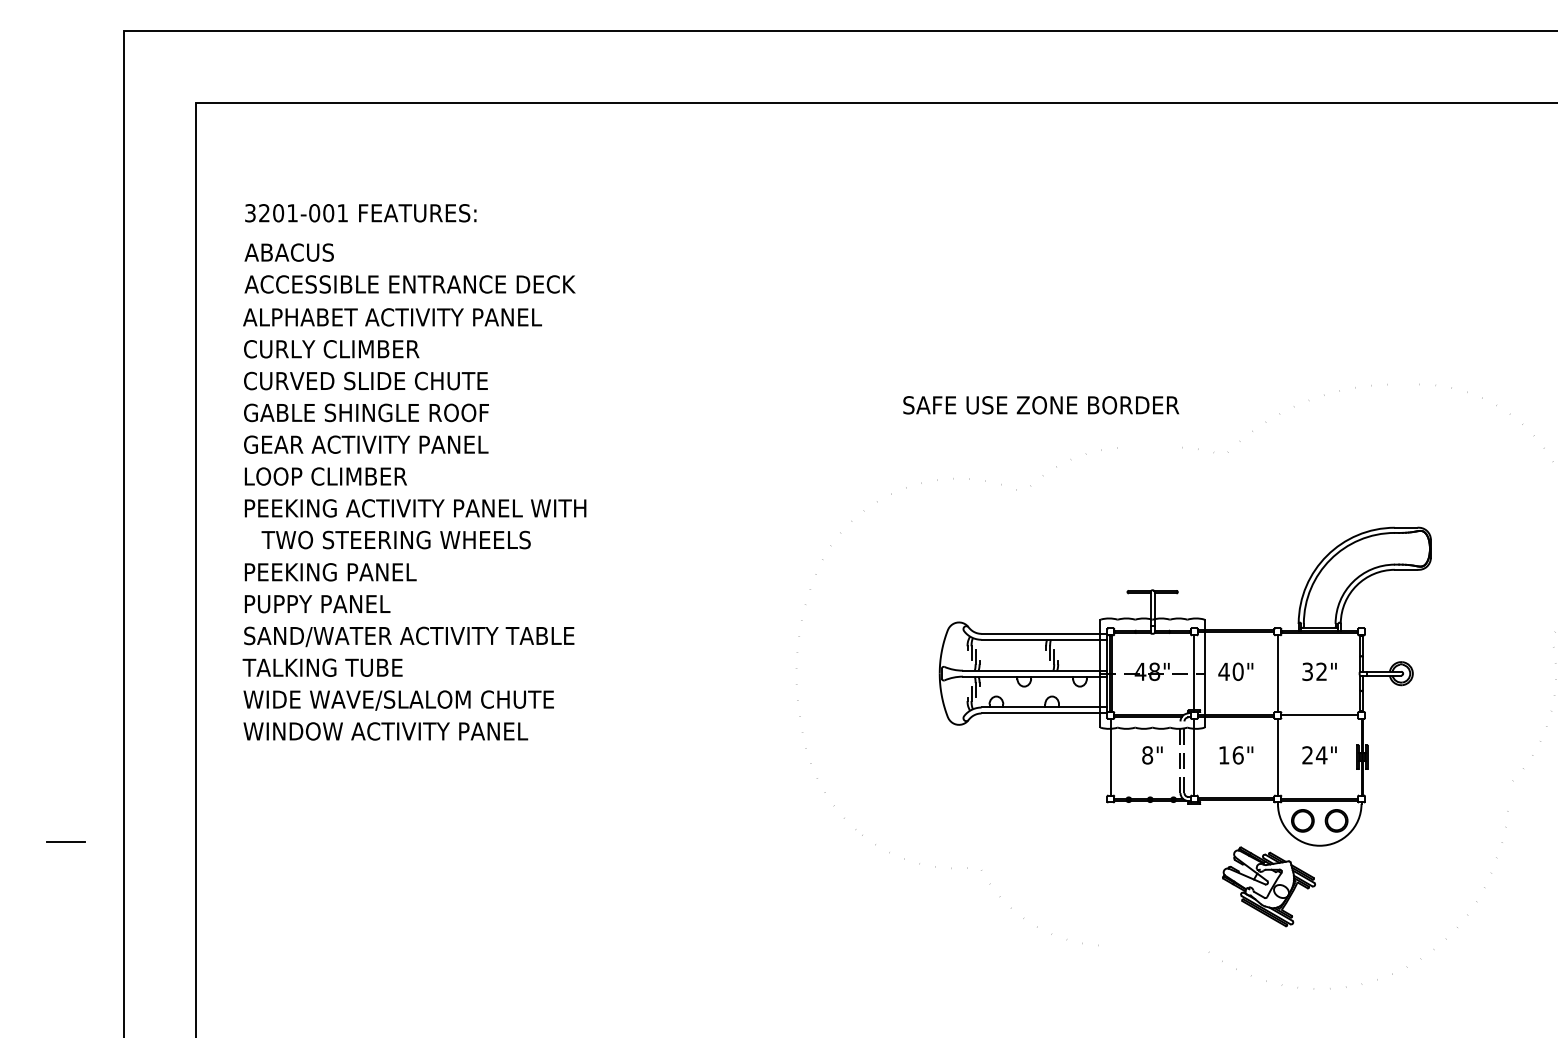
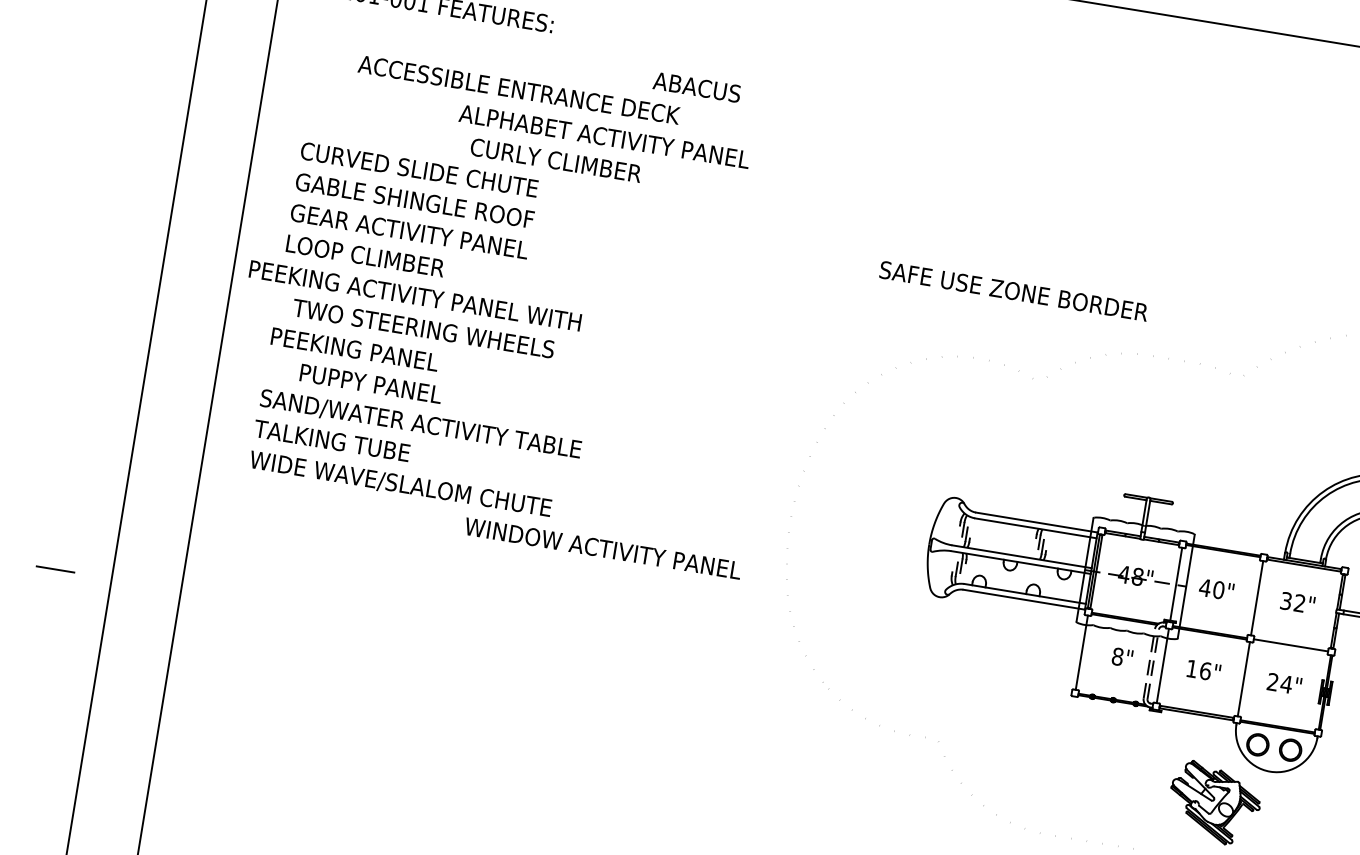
text: (288, 252) -> (696, 87), moved
text: (409, 284) -> (518, 89), moved
text: (392, 317) -> (604, 136), moved
text: (331, 349) -> (555, 160), moved
text: (1041, 405) -> (1014, 291), moved
text: (415, 508) -> (415, 295), moved
text: (317, 604) -> (370, 384), moved
text: (385, 731) -> (602, 548), moved

